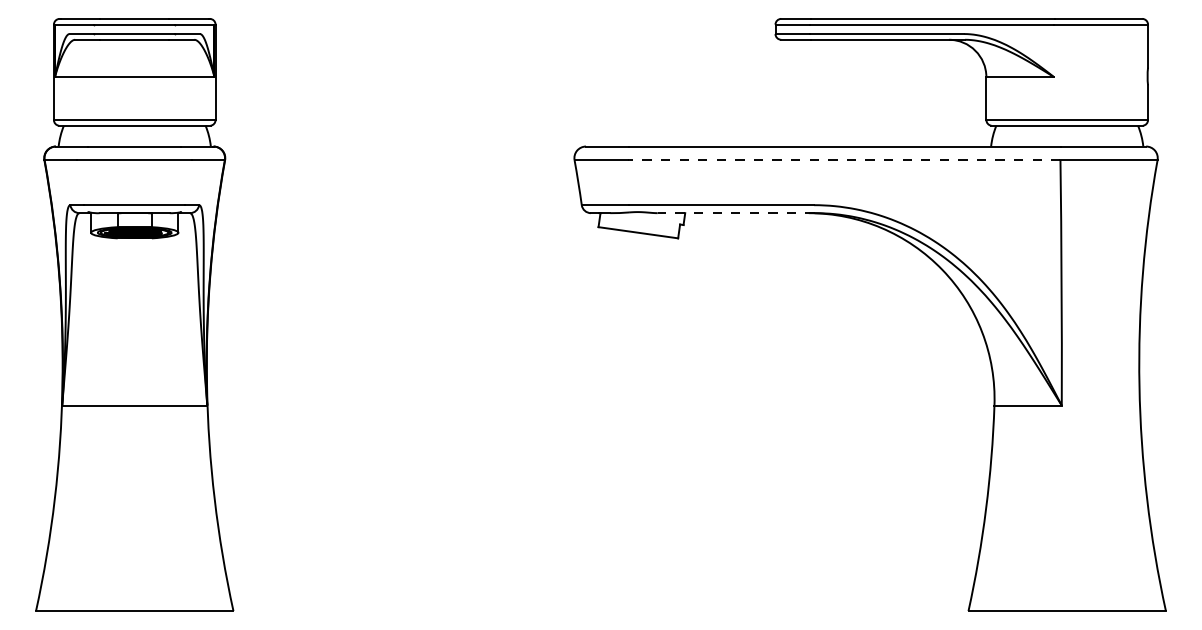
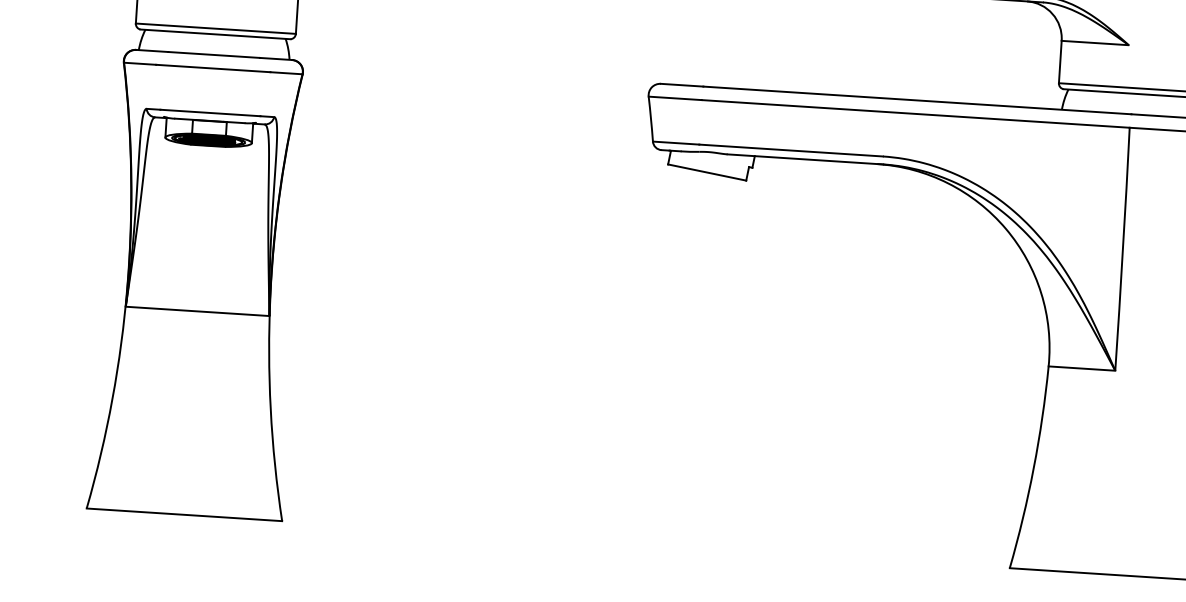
line: (843, 160) -> (914, 114), dashed -> solid
line: (736, 213) -> (805, 159), dashed -> solid

